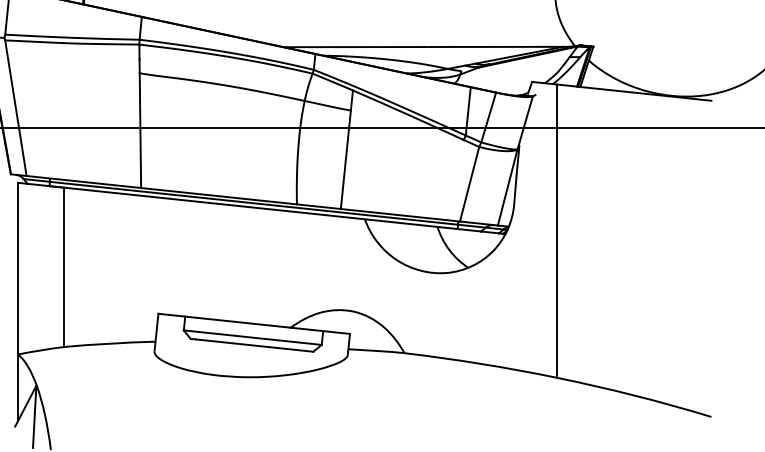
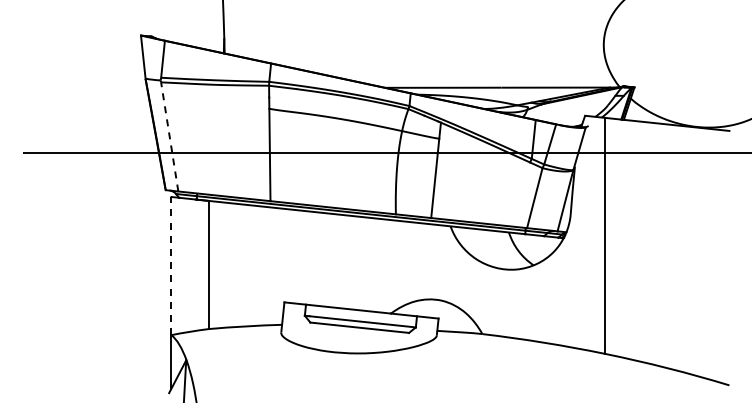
line: (15, 107) -> (169, 136), solid -> dashed
line: (18, 267) -> (171, 265), solid -> dashed

